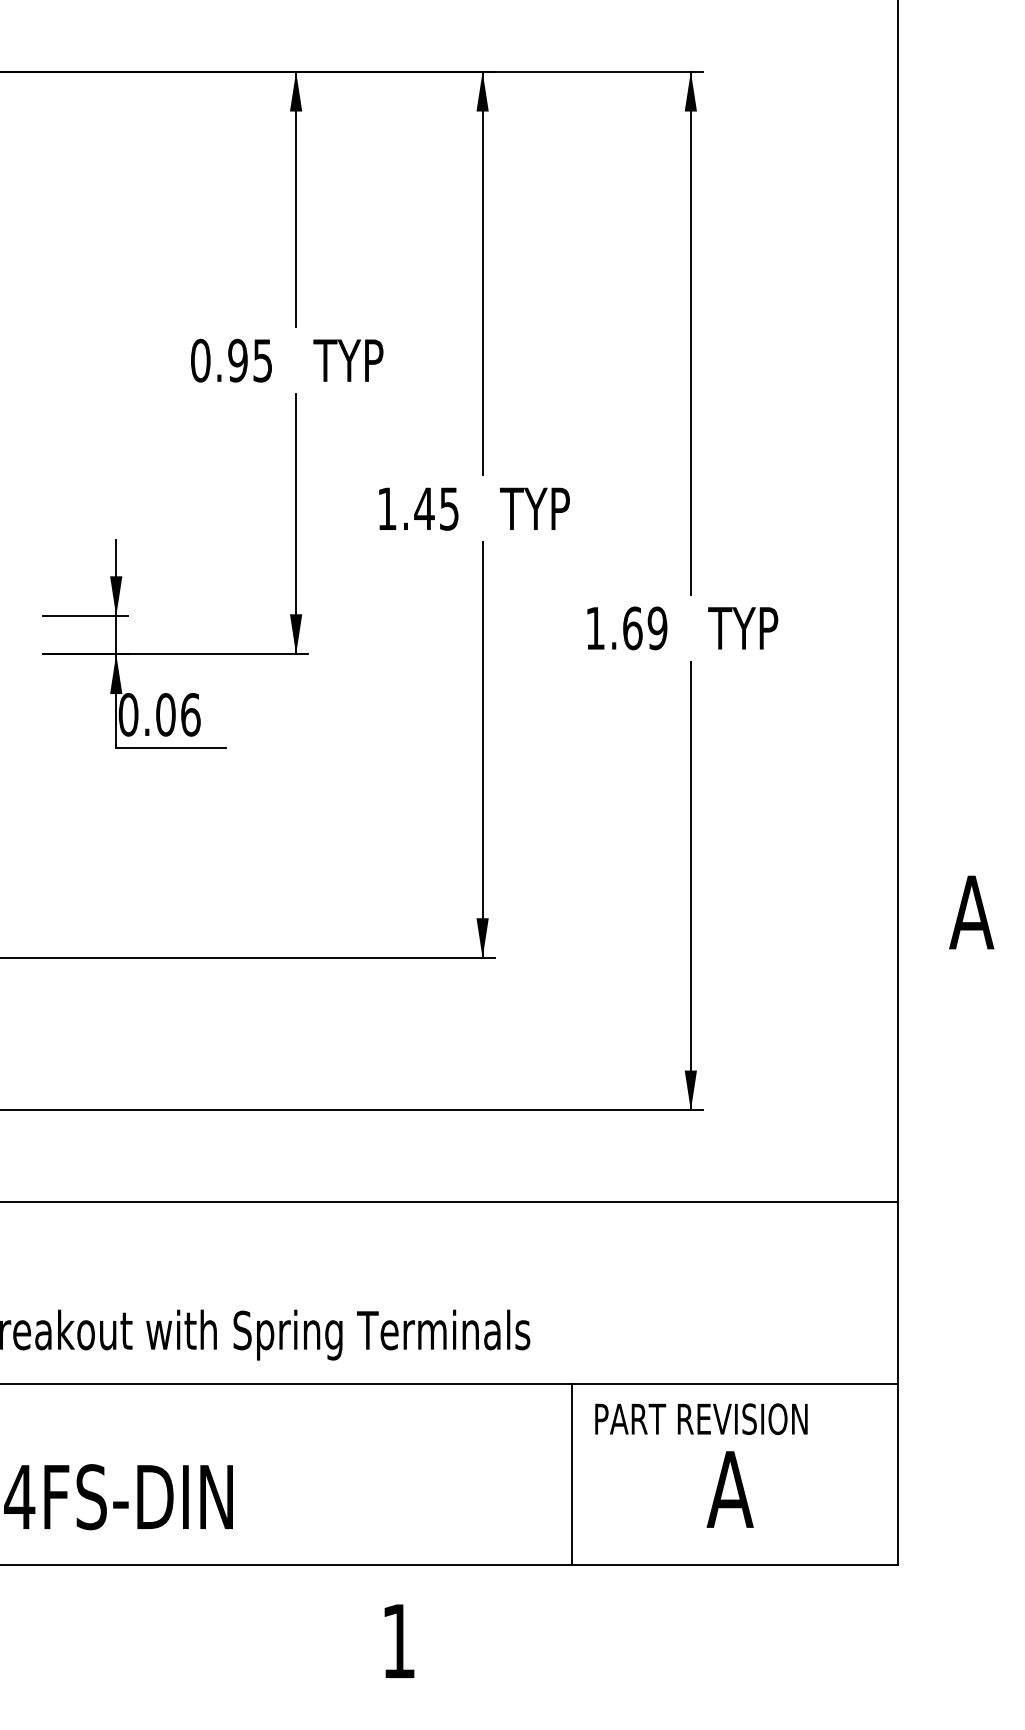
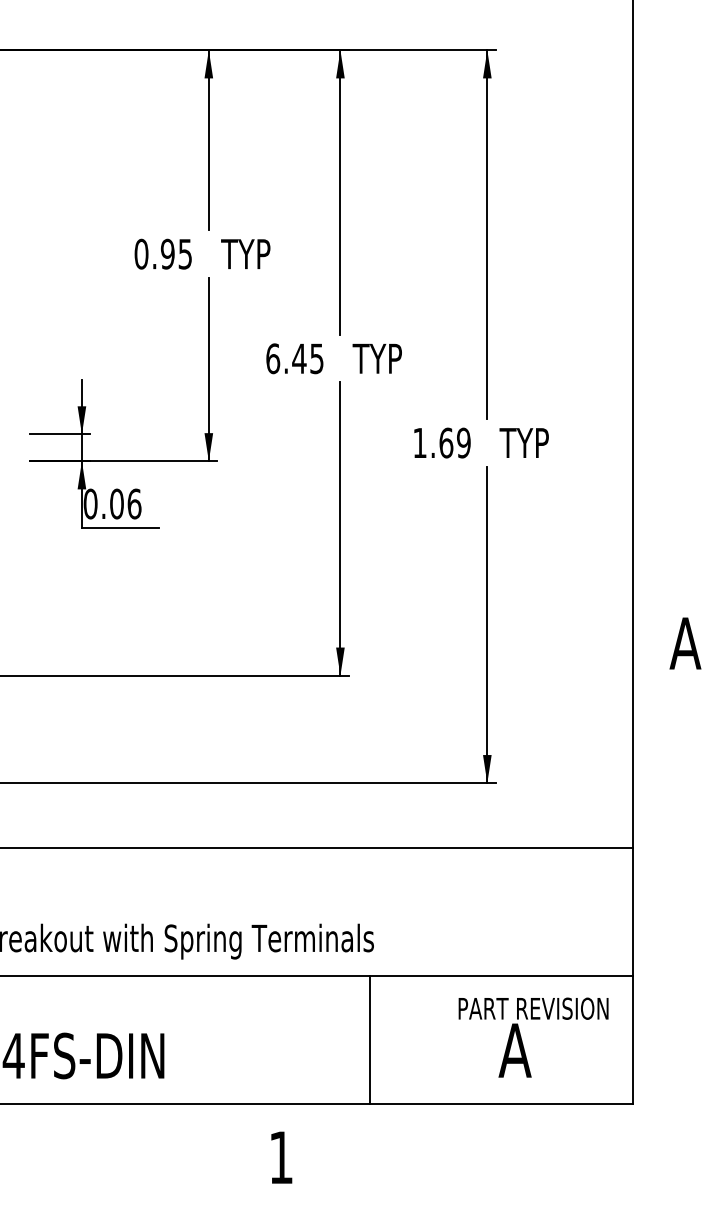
text: (387, 508) -> (273, 358), 1.45 -> 6.45
text: (701, 1418) -> (533, 1008), moved
line: (571, 1474) -> (369, 1040), moved

